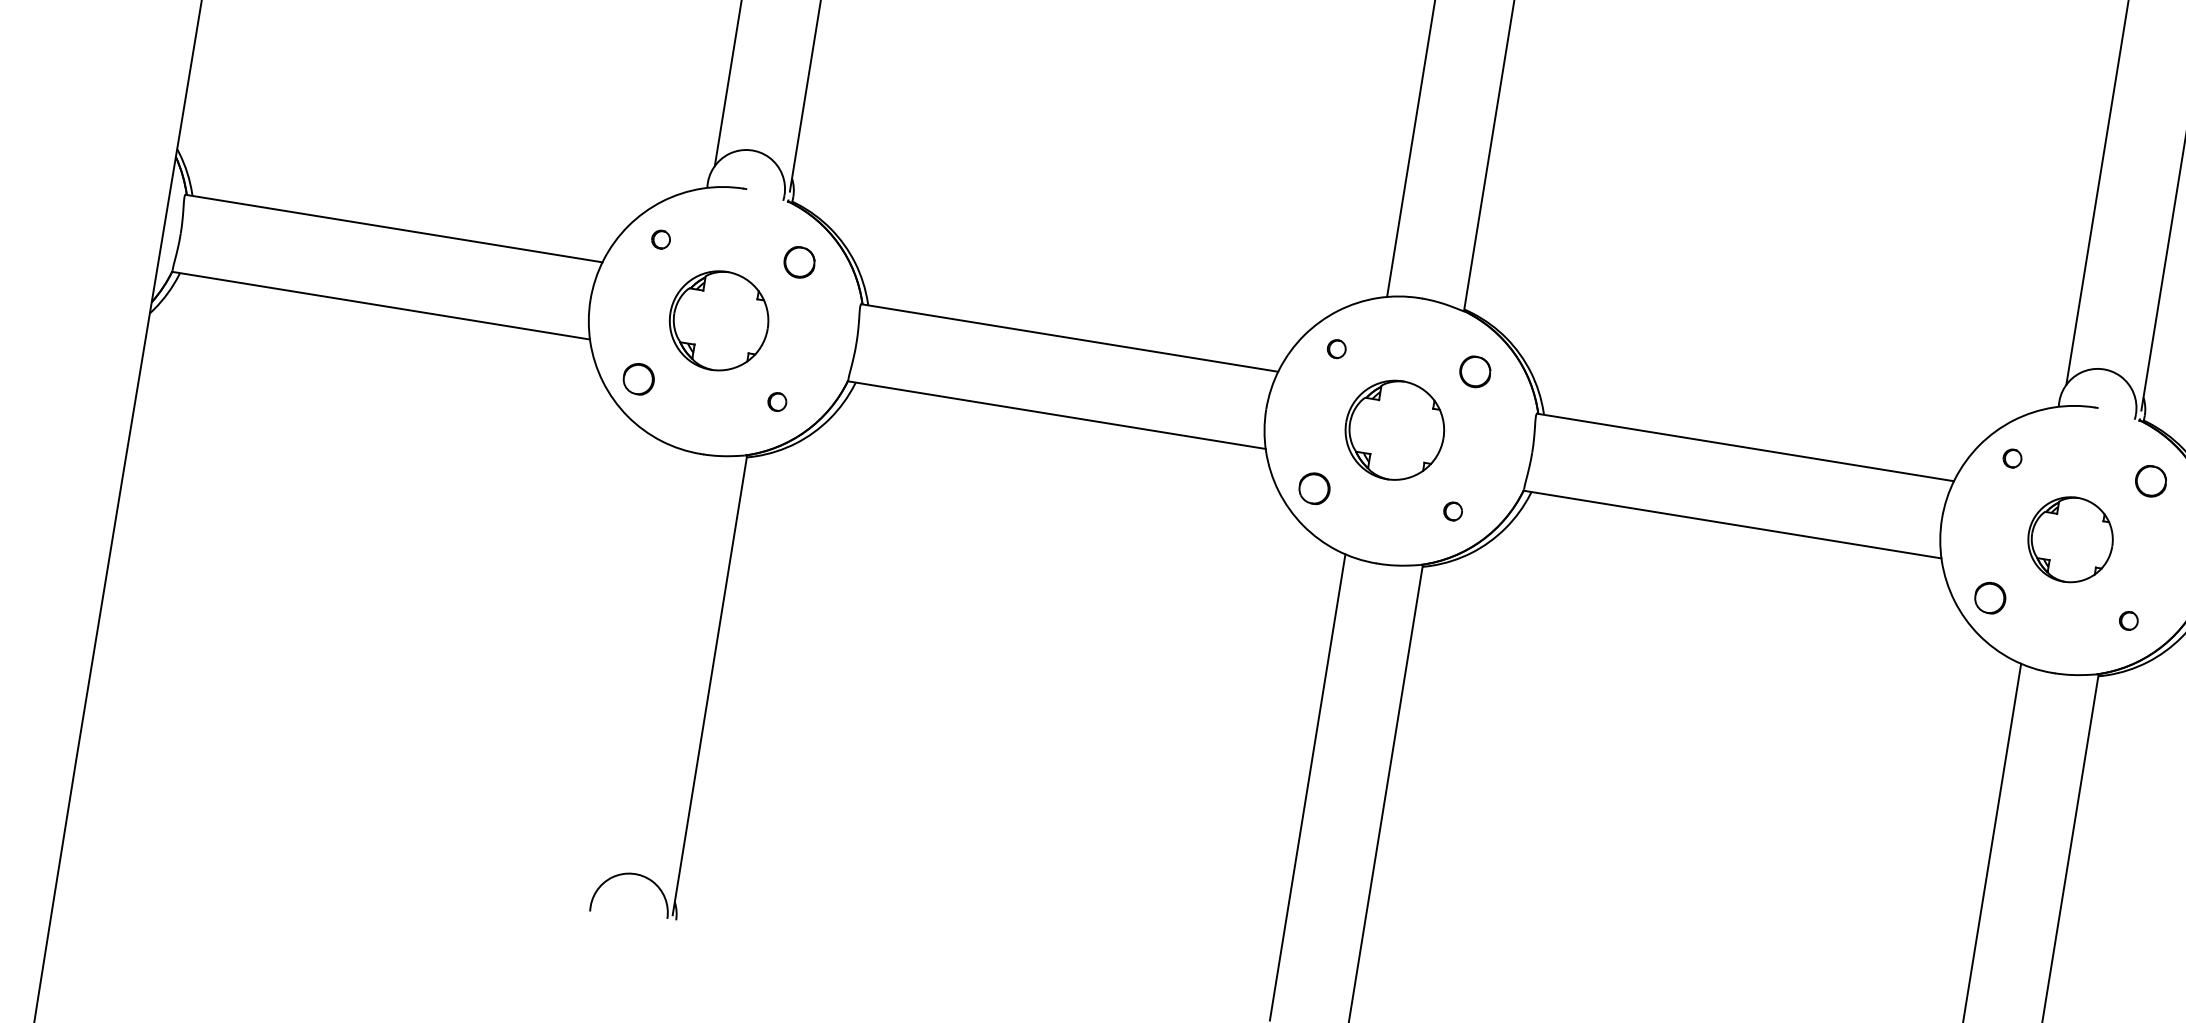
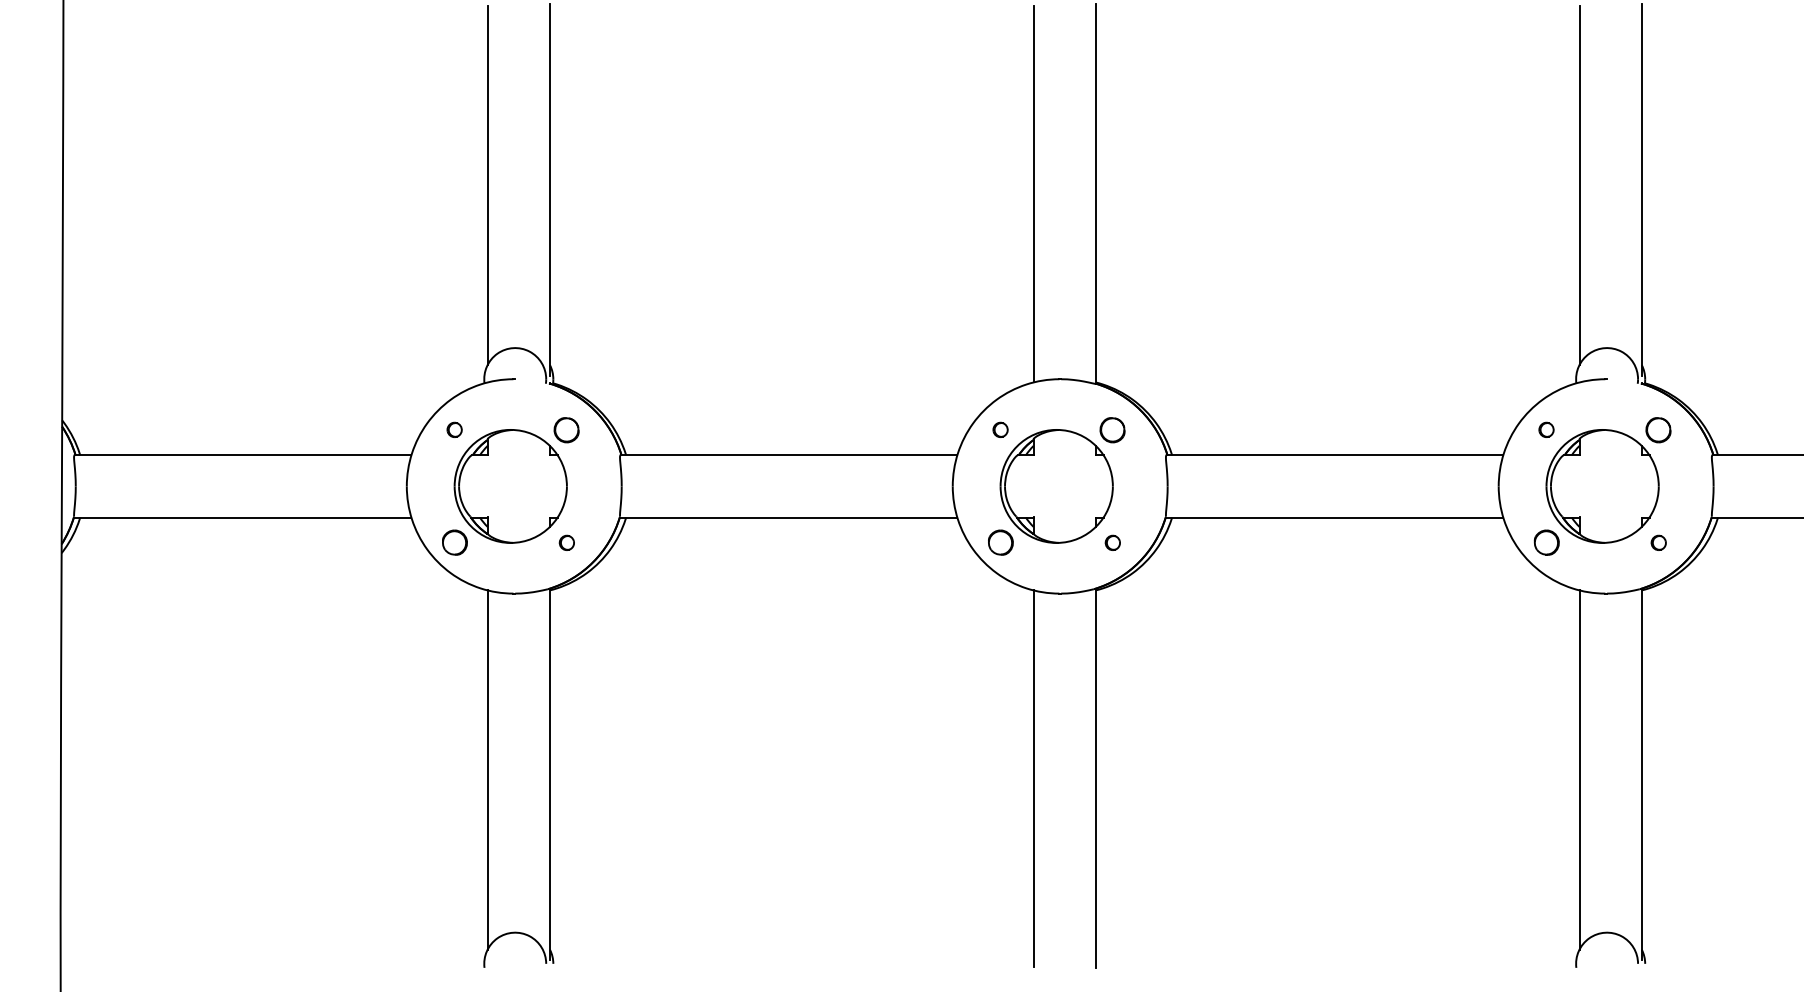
part: (718, 320) -> (510, 486), size x1.43
part: (1394, 430) -> (1056, 486), size x1.43
part: (2070, 539) -> (1602, 486), size x1.67
line: (633, 666) -> (487, 769), added

